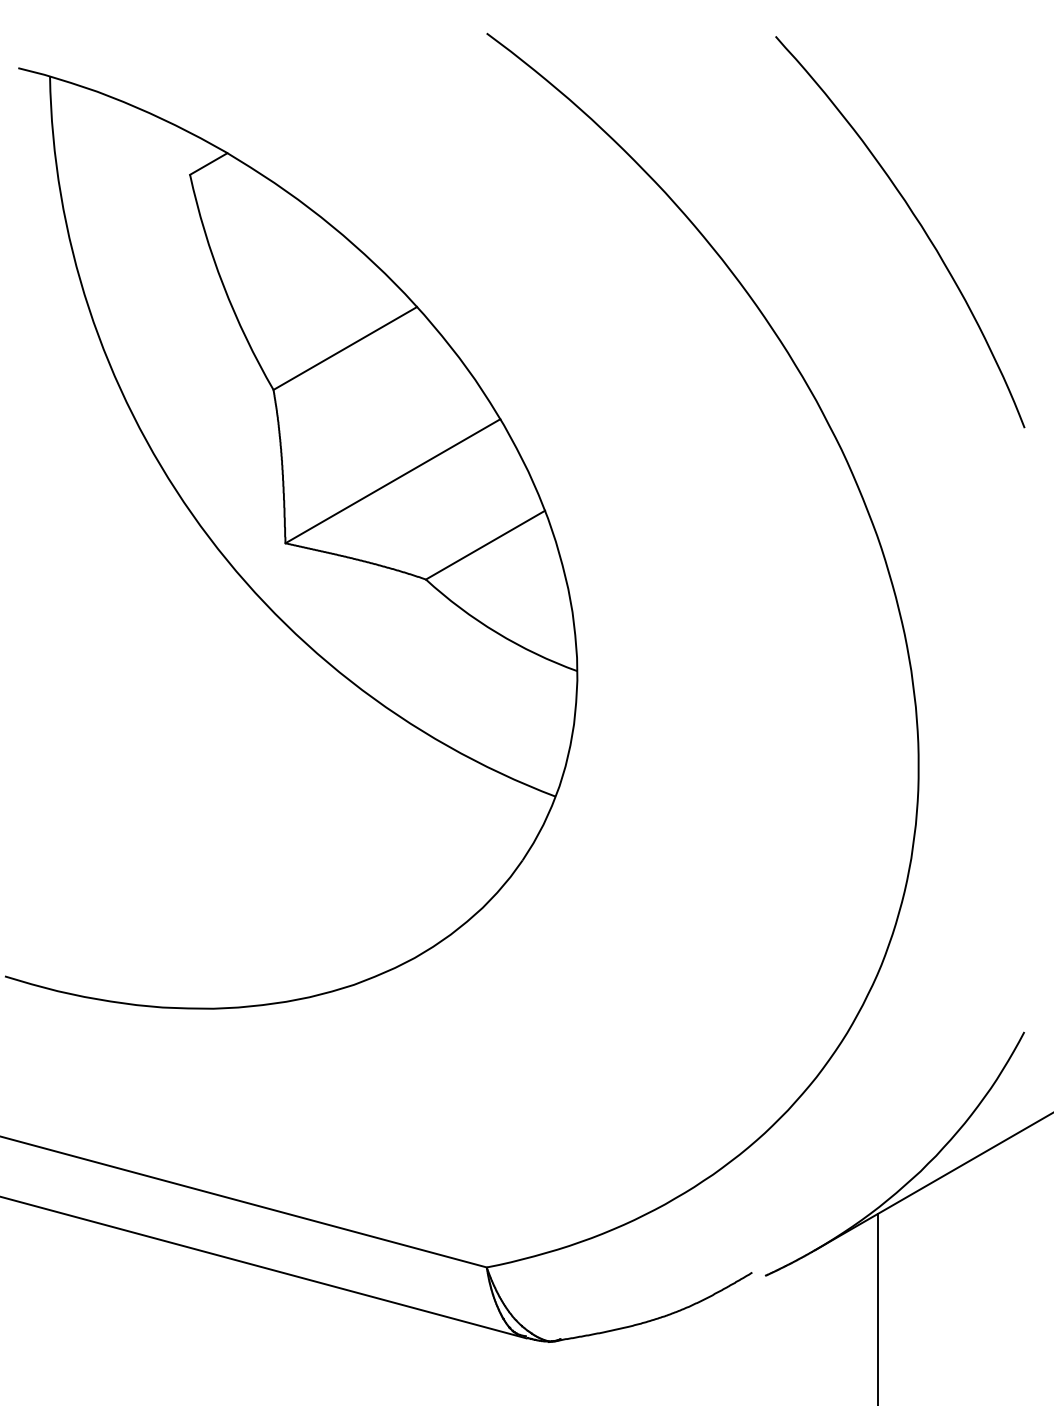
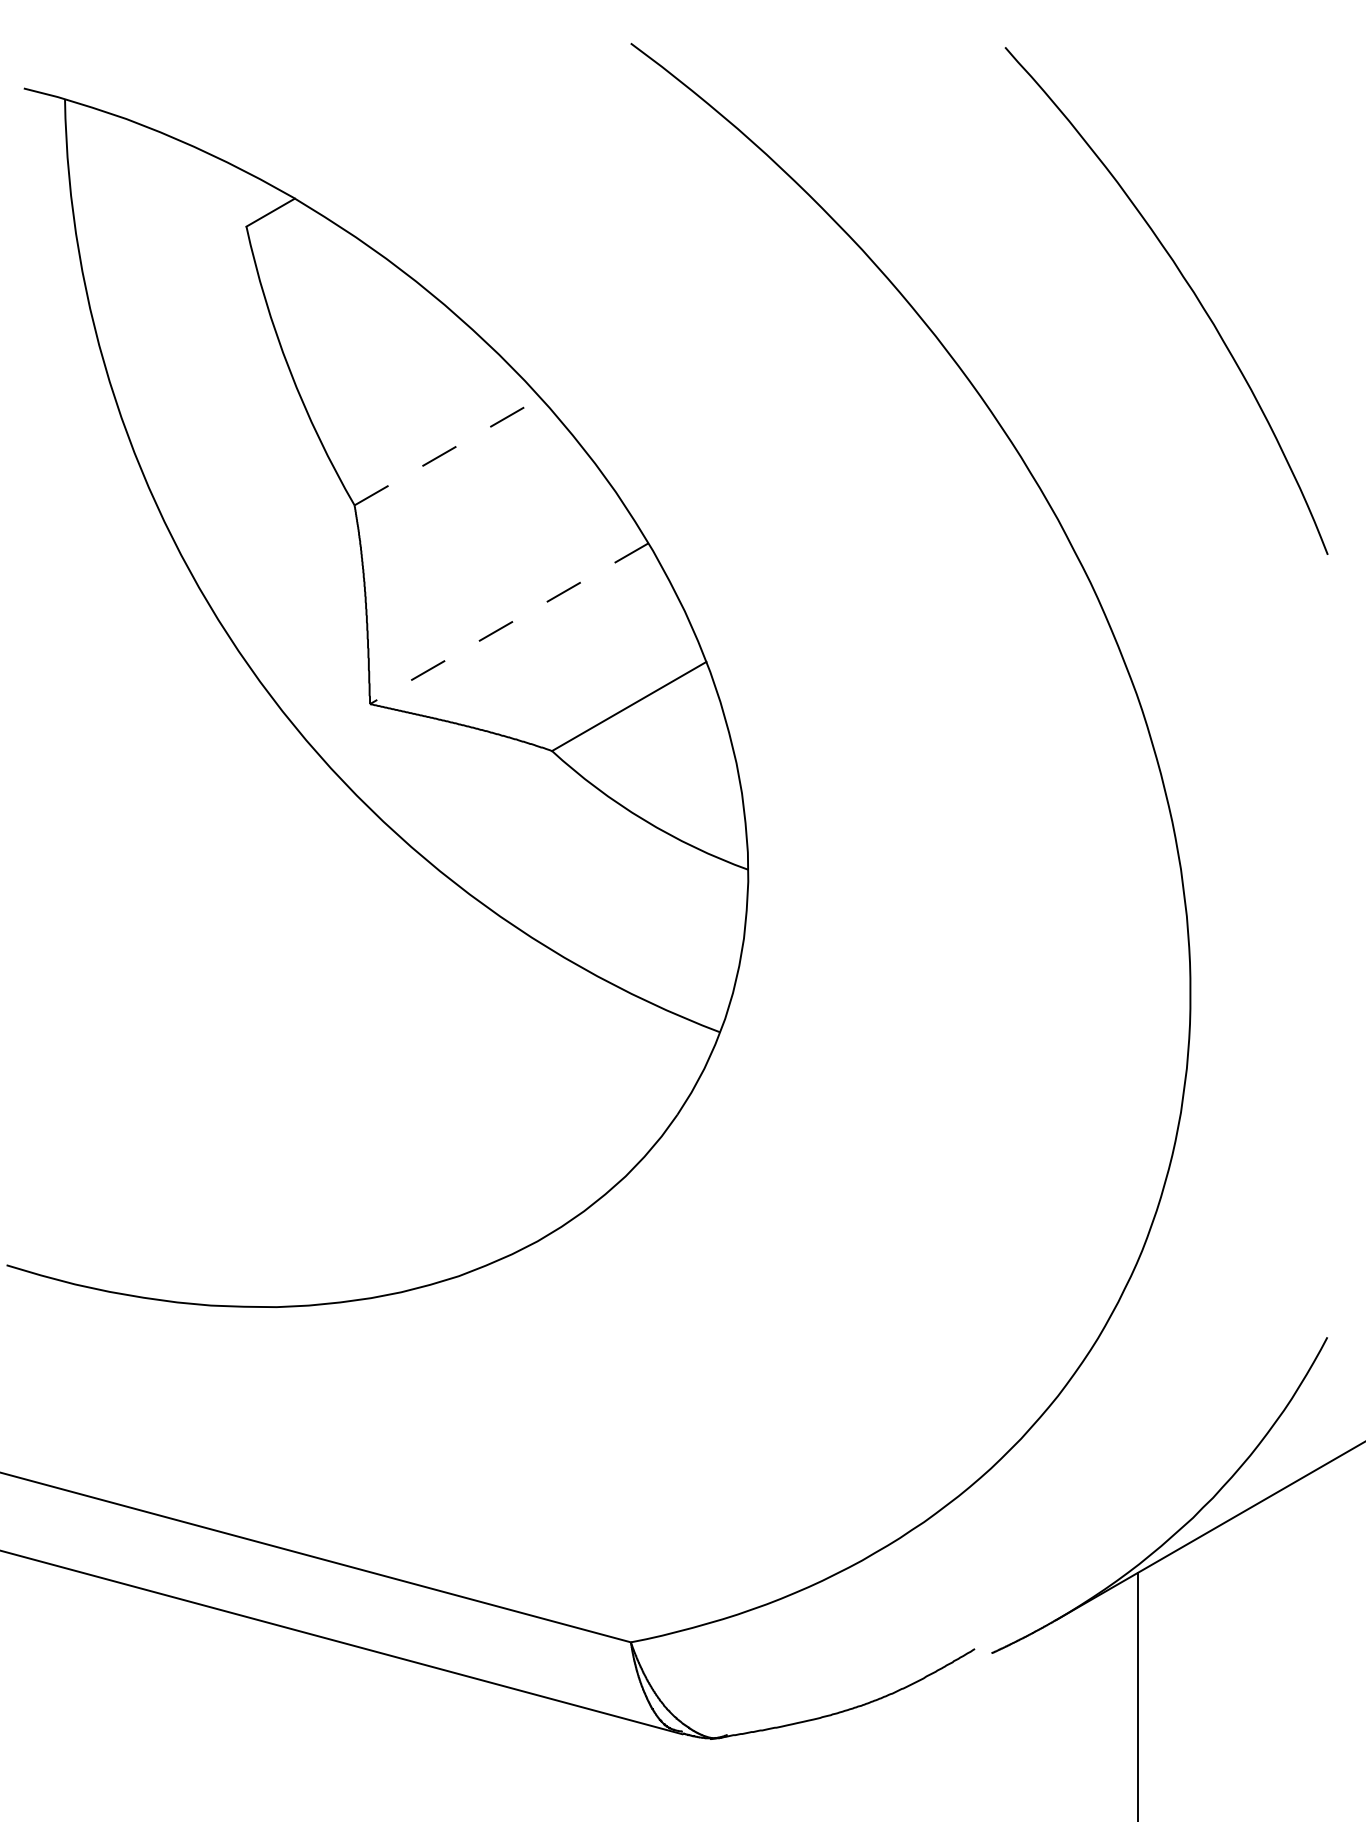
line: (346, 348) -> (448, 451), solid -> dashed
line: (393, 481) -> (509, 623), solid -> dashed

